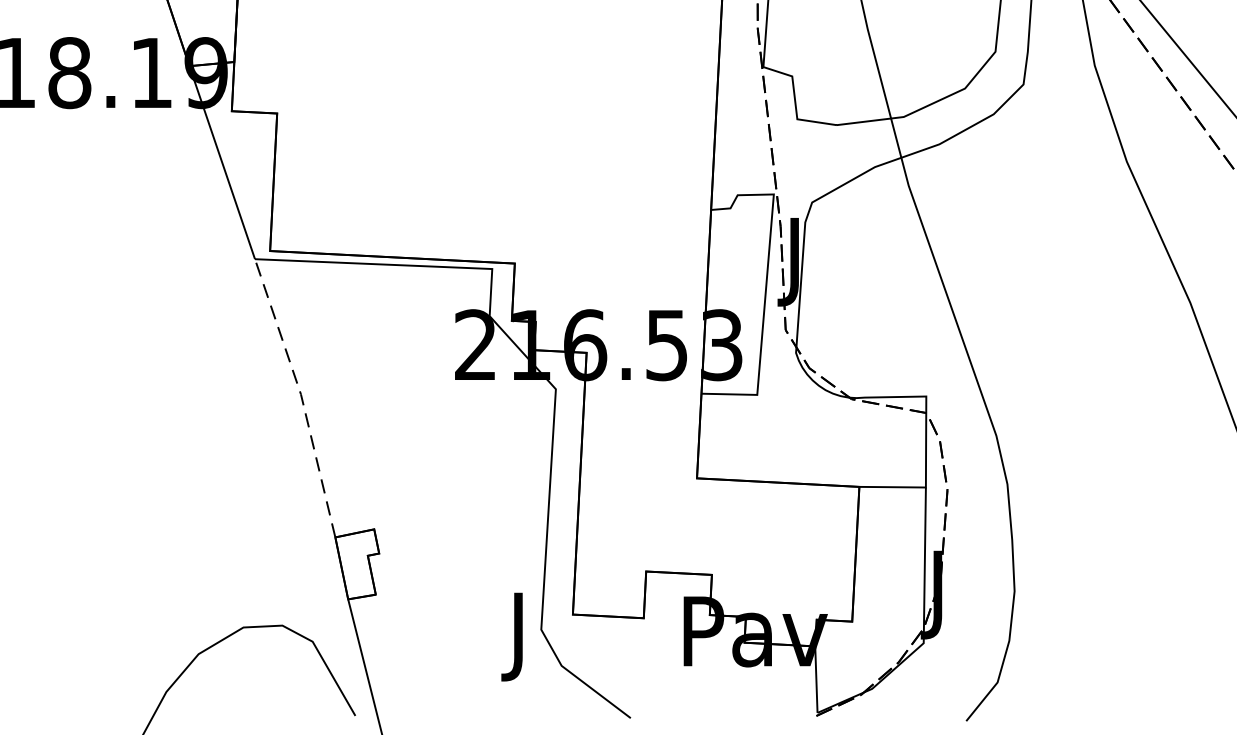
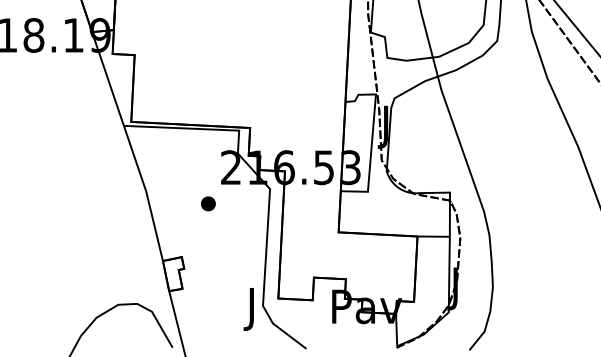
line: (301, 394) -> (146, 191), dashed -> solid
part: (429, 418) -> (208, 203), added

